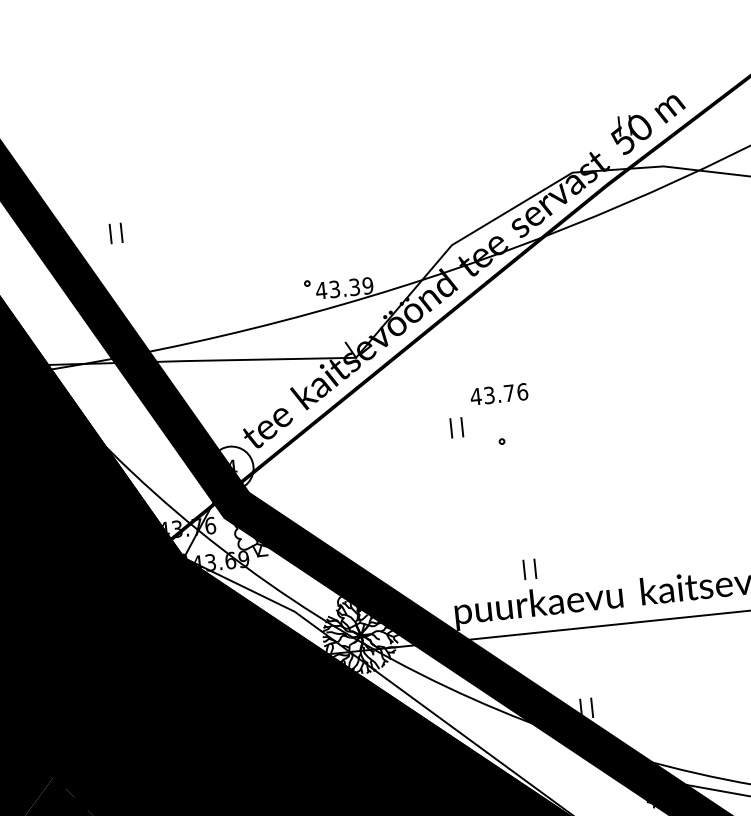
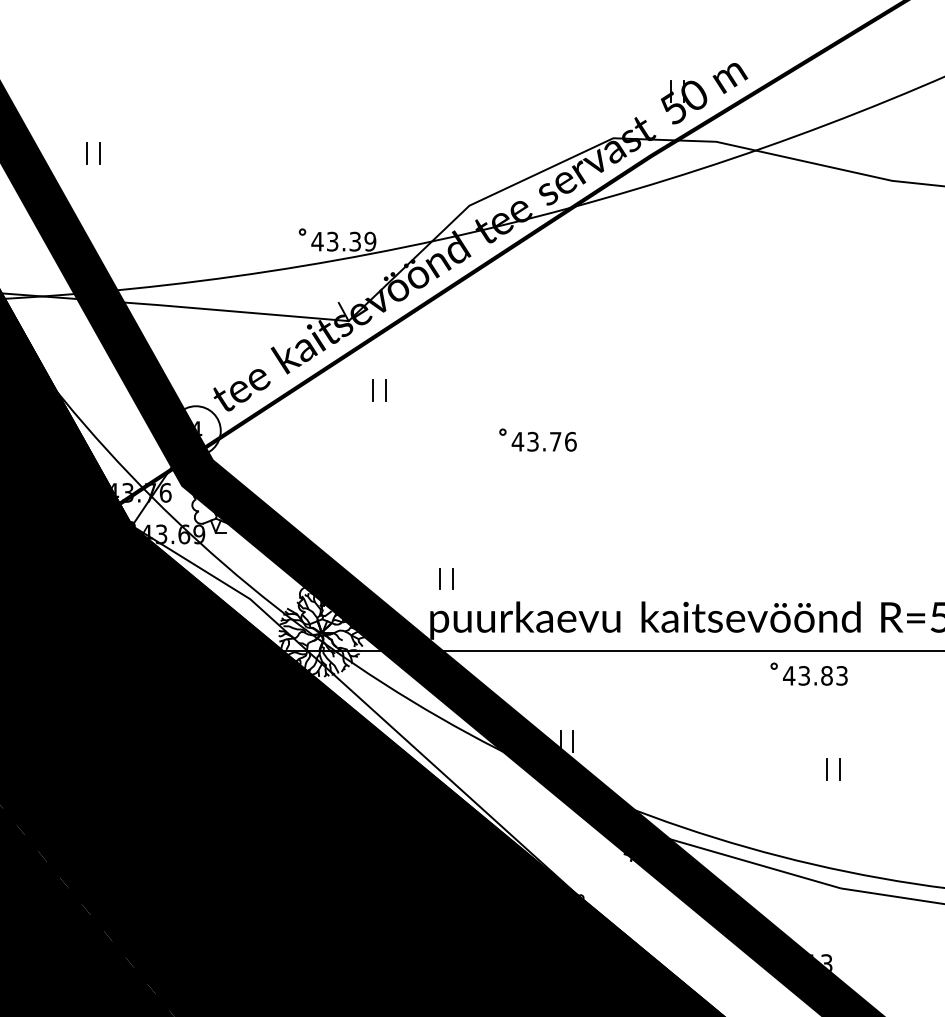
text: (498, 394) -> (543, 441), moved
part: (456, 427) -> (379, 390), moved
part: (529, 568) -> (446, 578), moved

